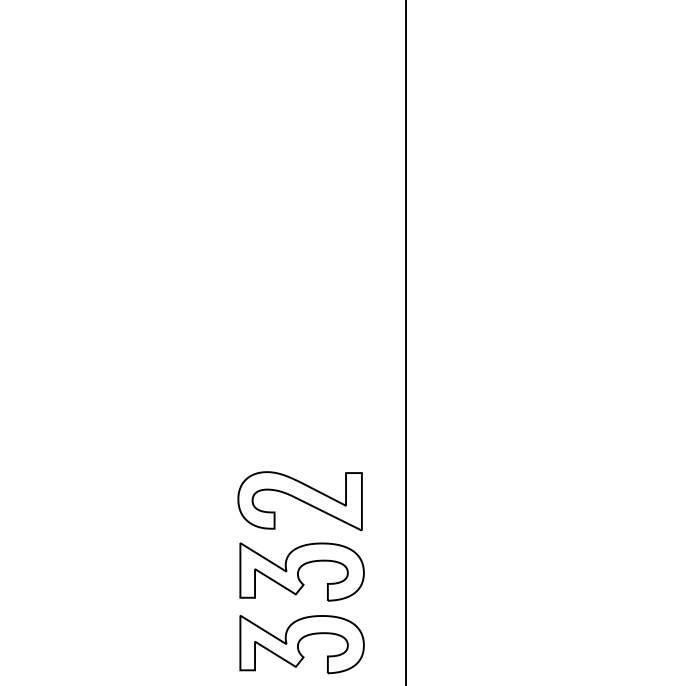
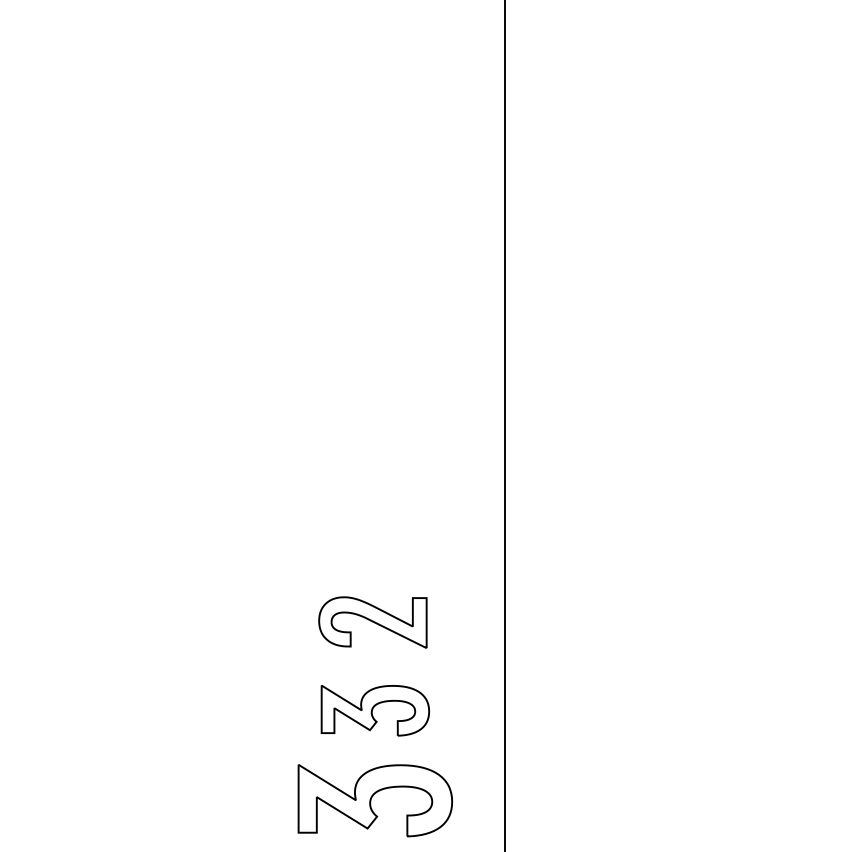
part: (299, 501) -> (372, 622), size x0.7
part: (302, 571) -> (375, 710), size x0.7

